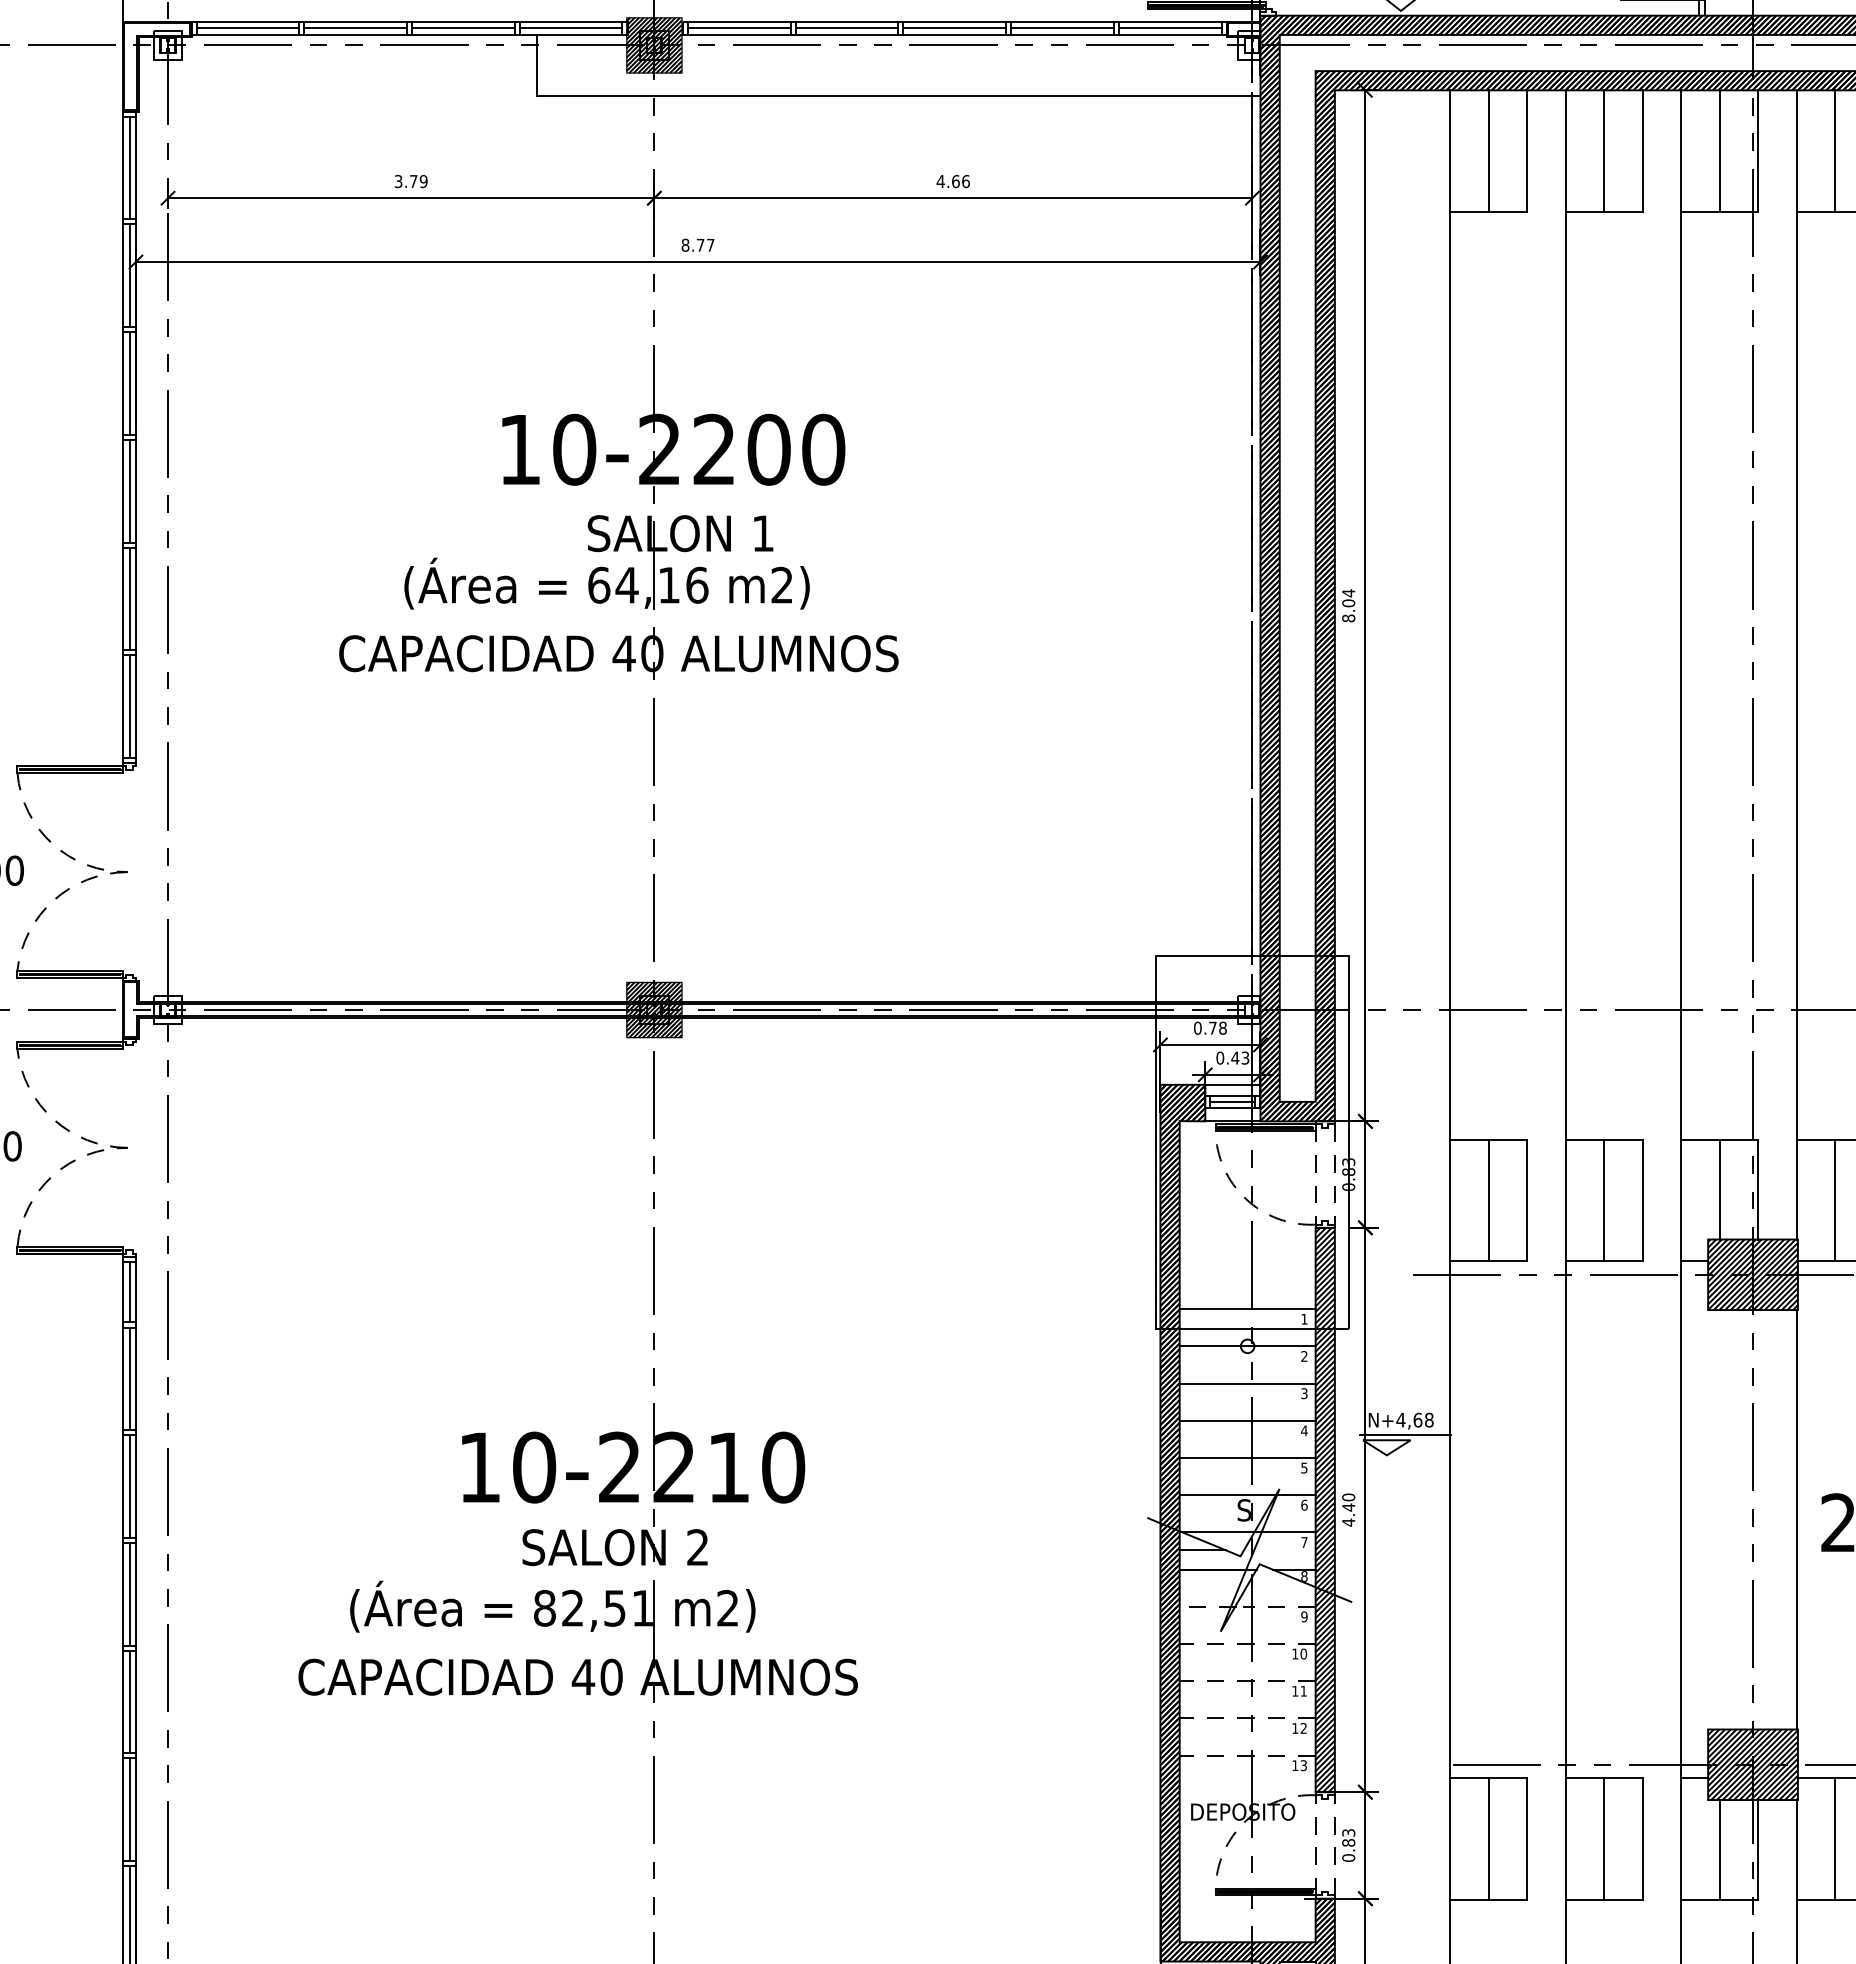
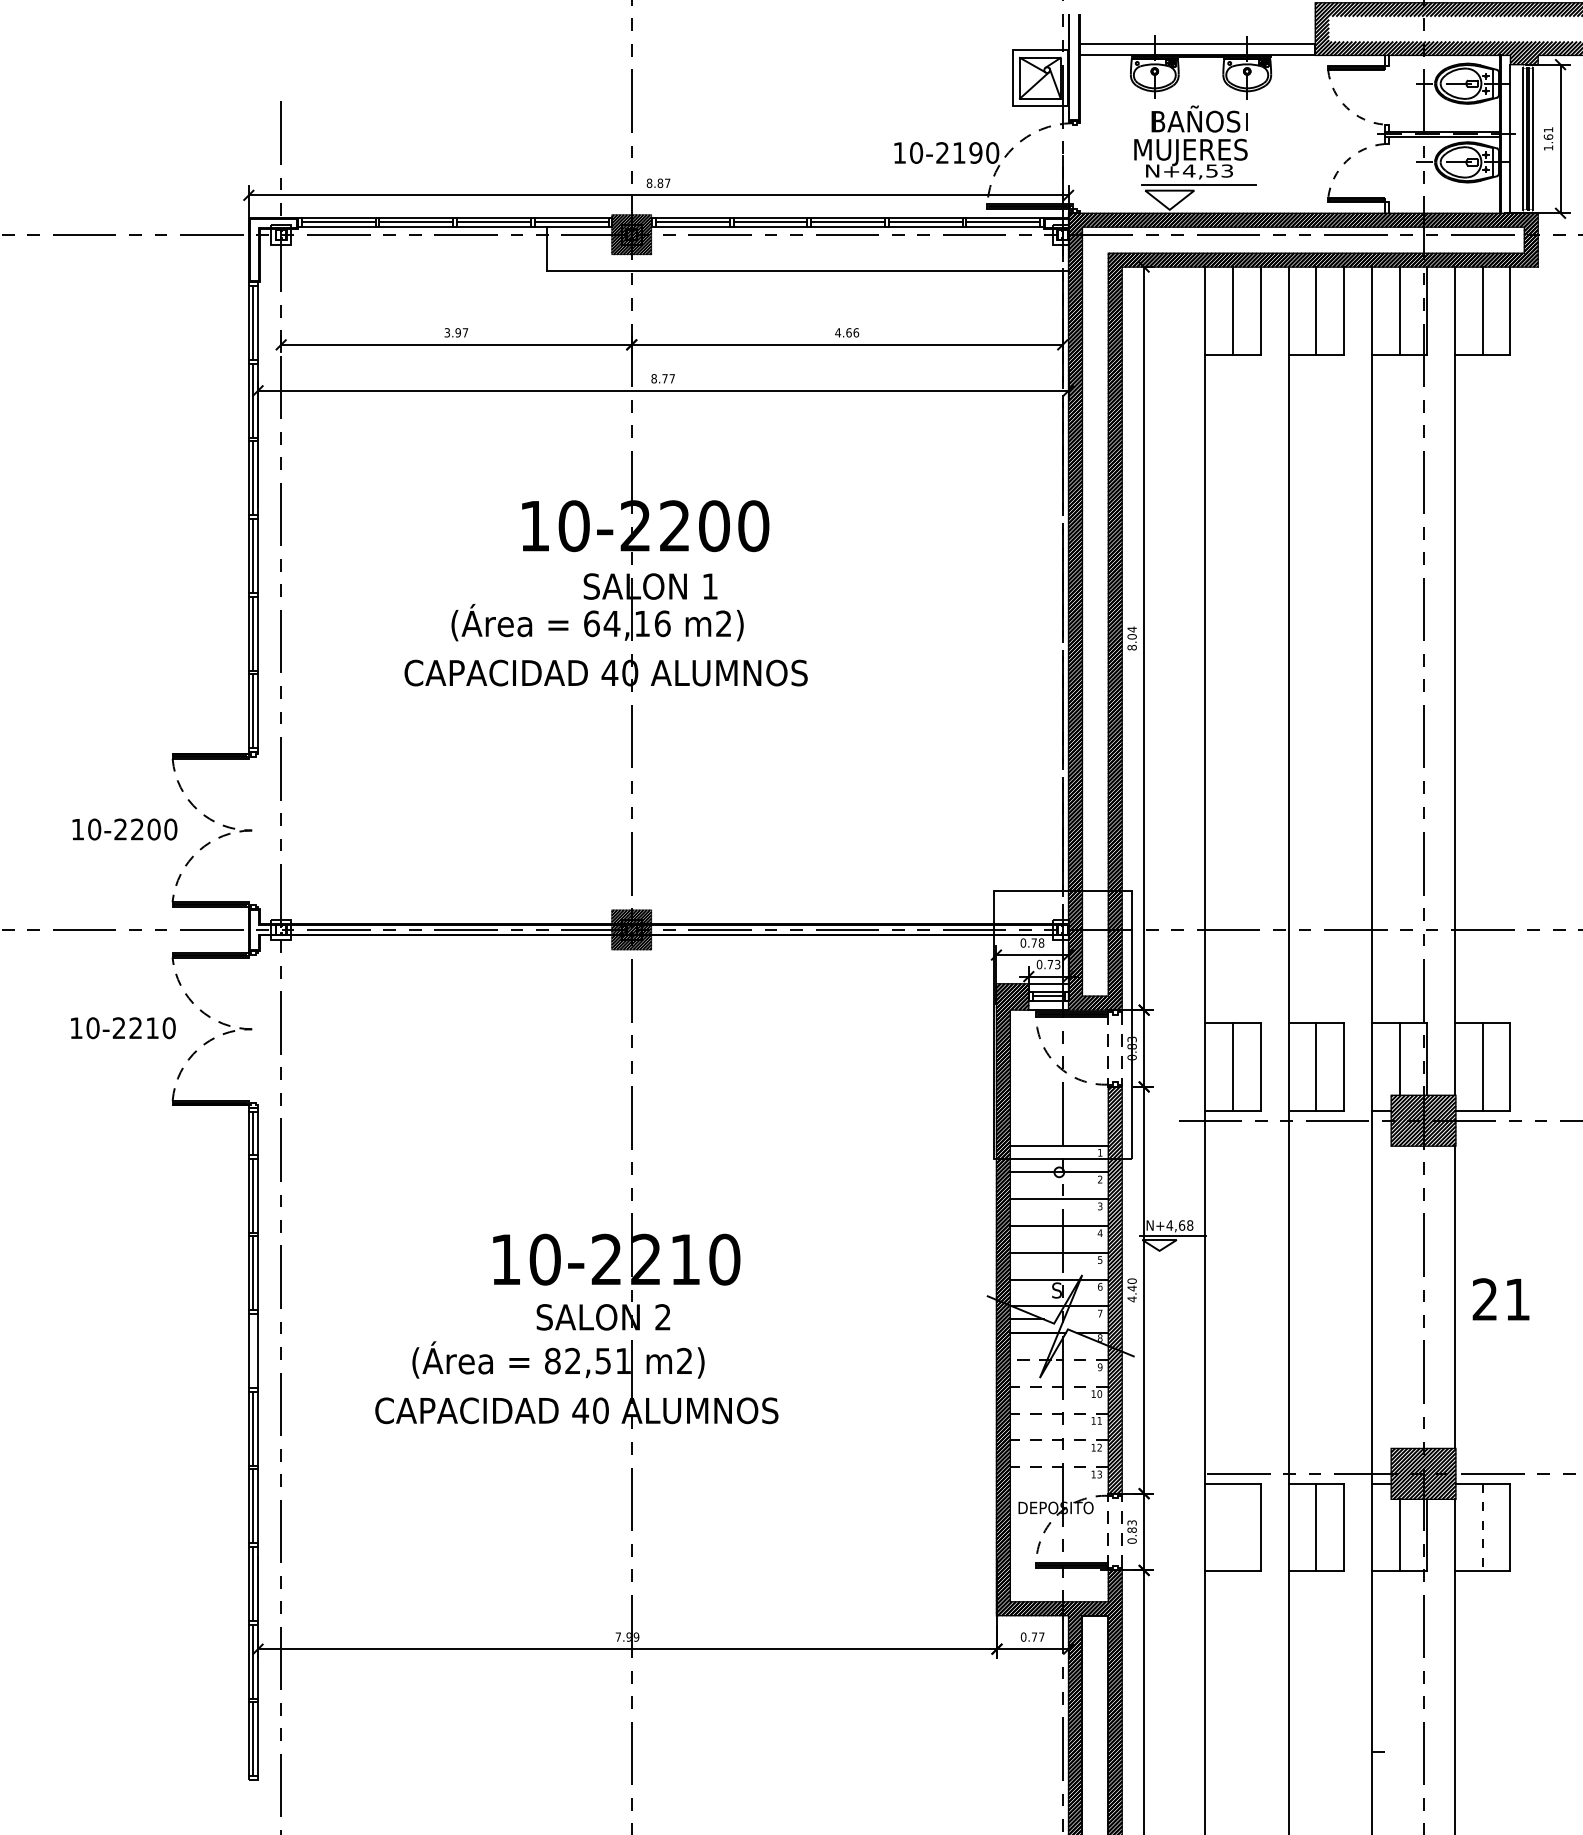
text: (418, 181) -> (461, 332), 3.79 -> 3.97
text: (1235, 1057) -> (1050, 964), 0.43 -> 0.73
line: (129, 1594) -> (253, 1351), removed
line: (1489, 1839) -> (1233, 1527), removed
line: (1834, 1839) -> (1482, 1527), solid -> dashed

